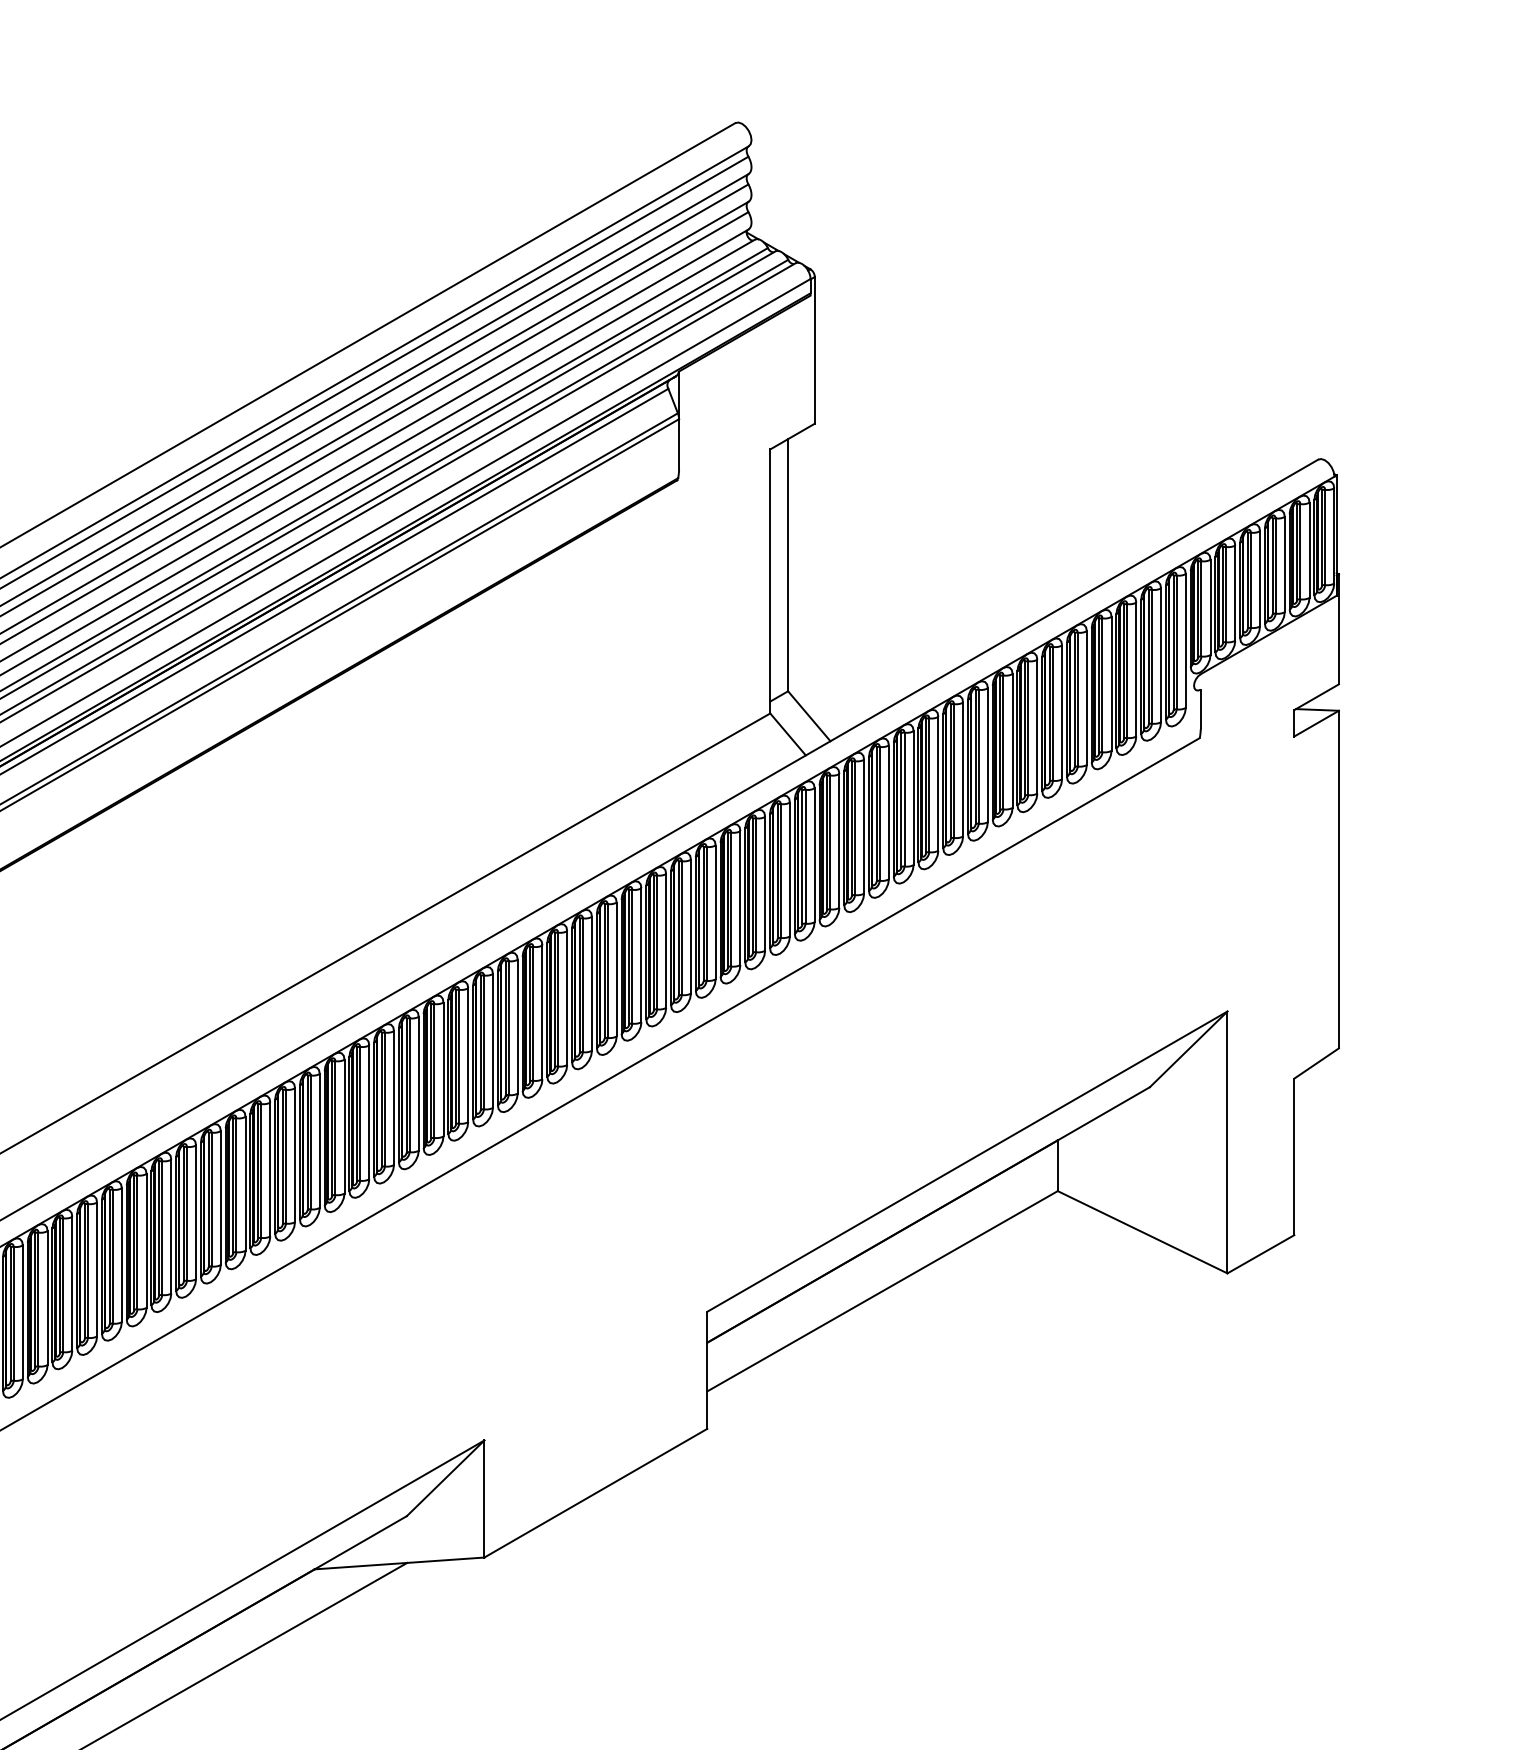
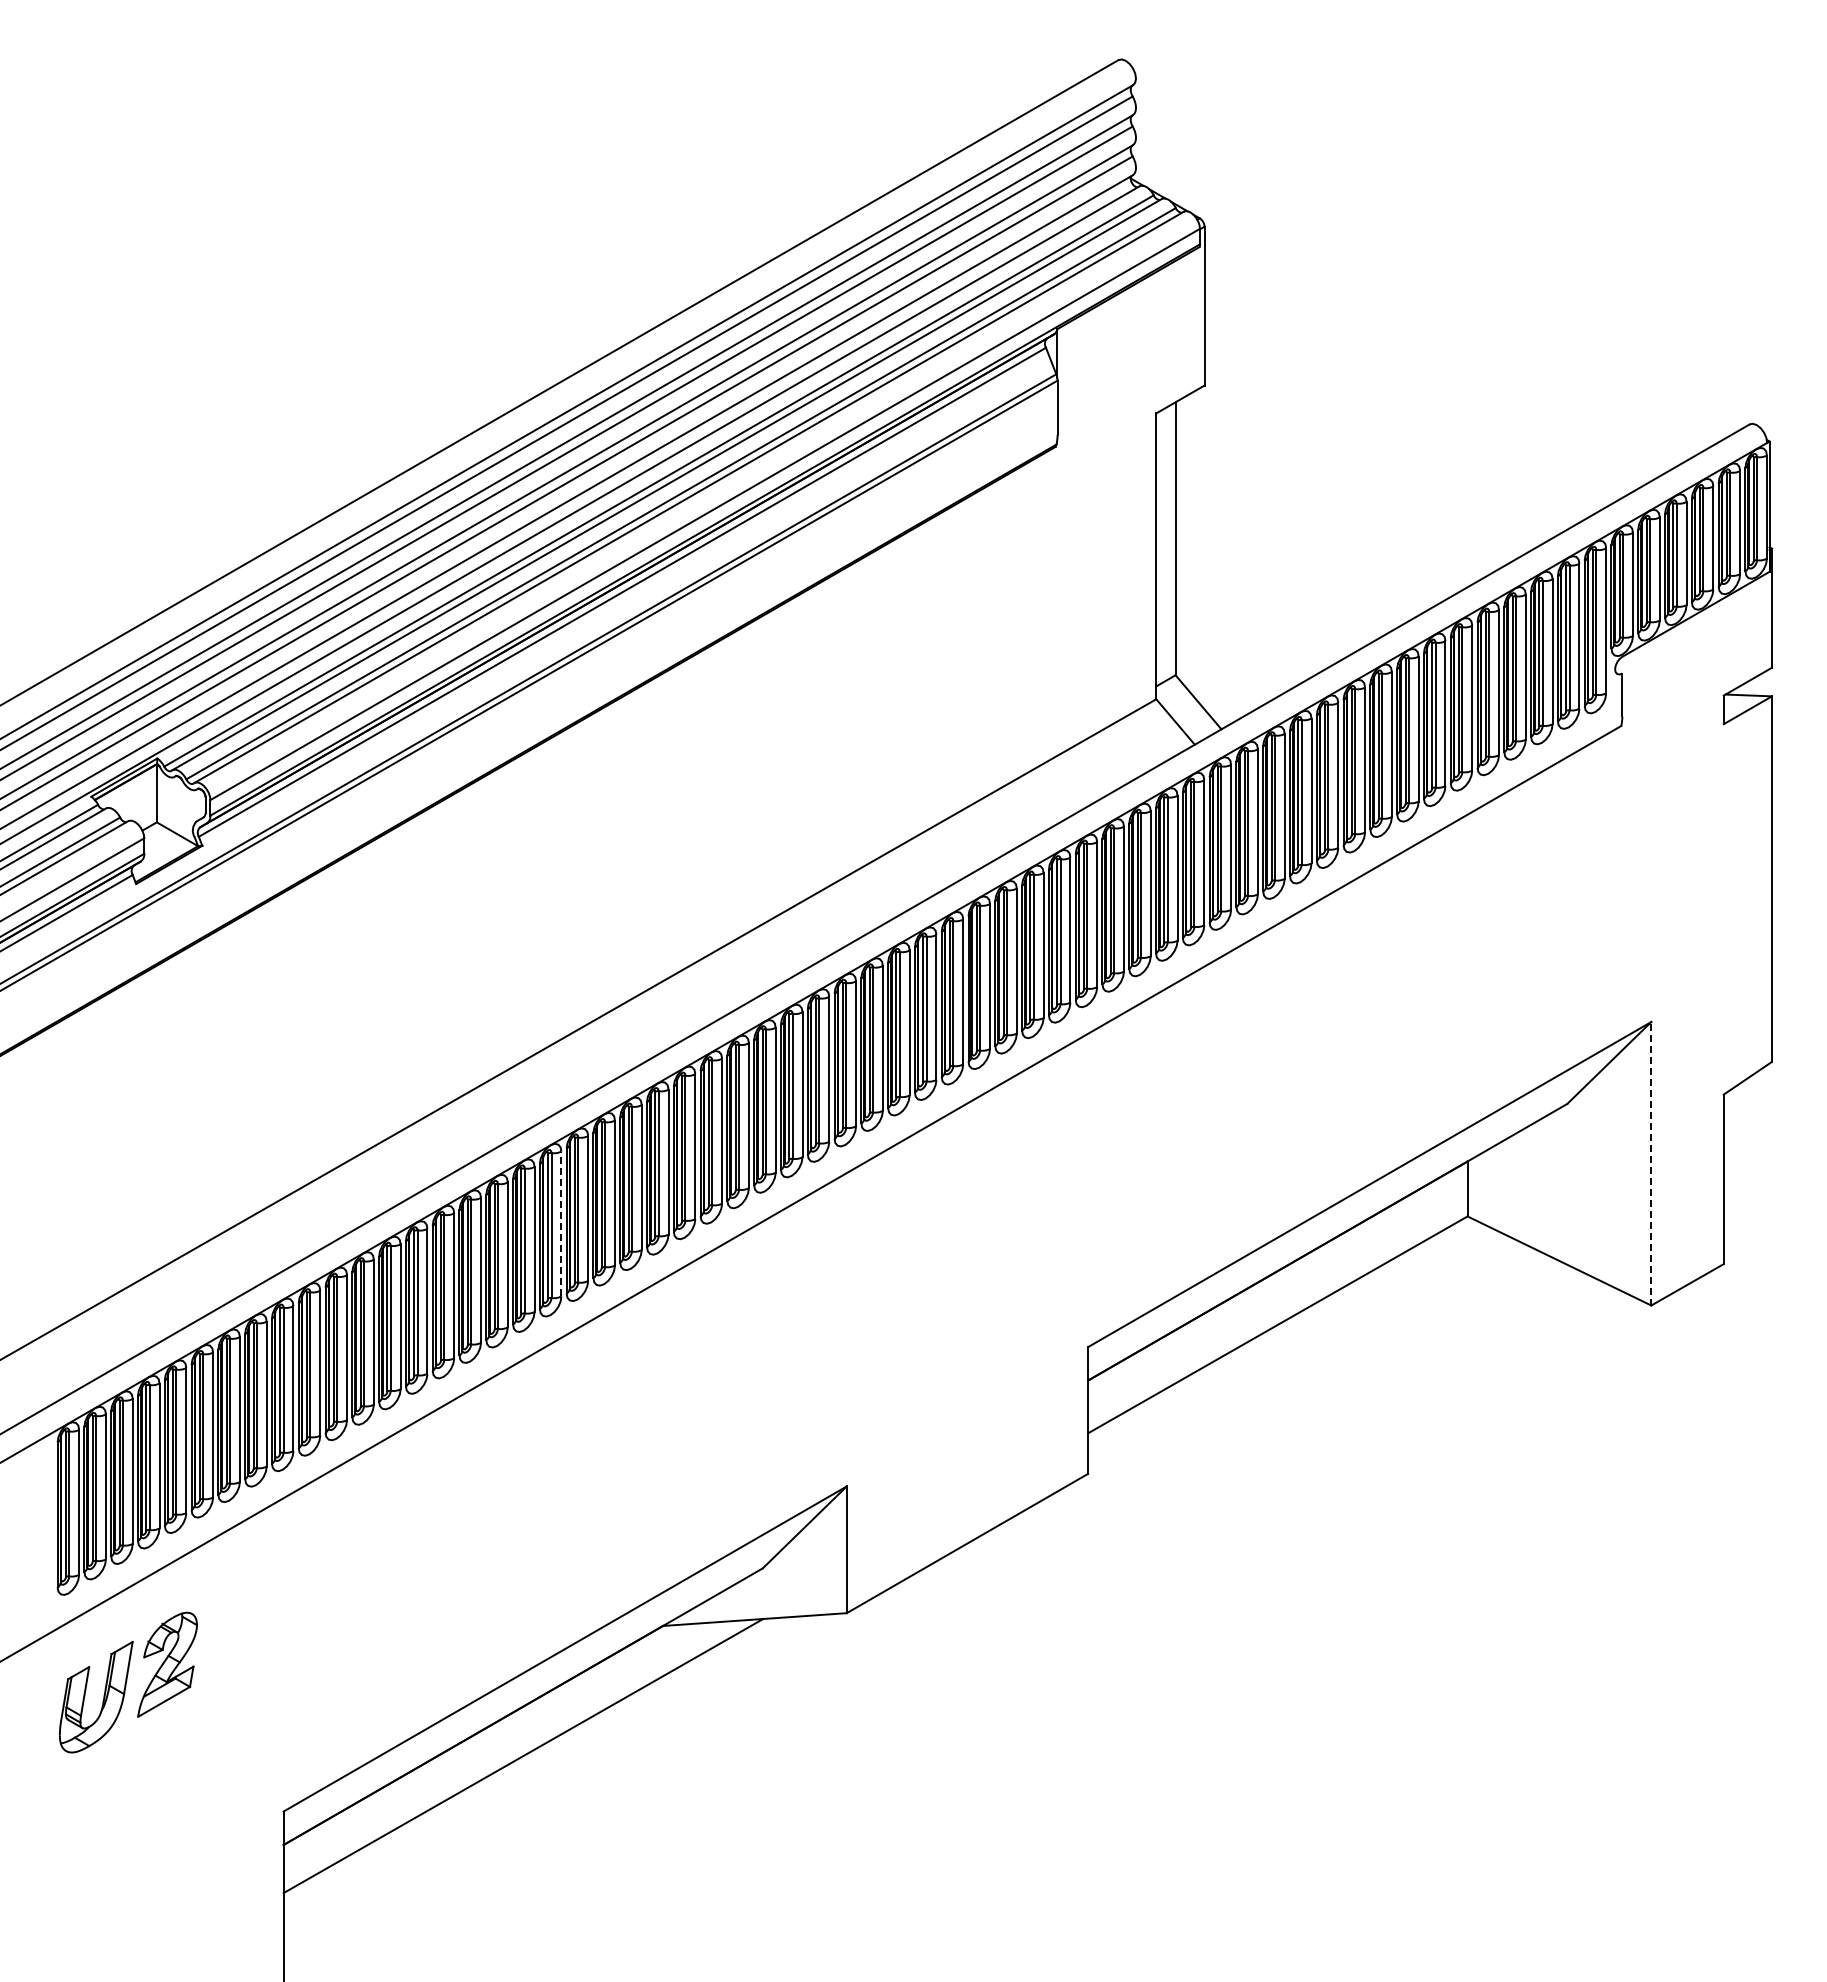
line: (1227, 1142) -> (1651, 1163), solid -> dashed
line: (220, 1197) -> (561, 1223), solid -> dashed

